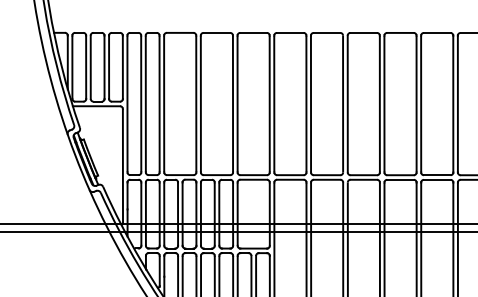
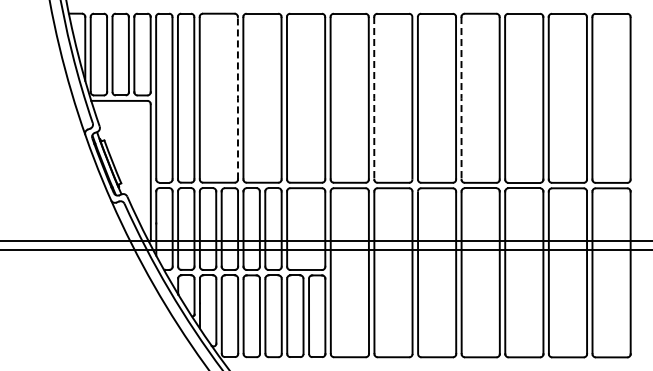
line: (195, 104) -> (237, 98), solid -> dashed
line: (311, 104) -> (374, 98), solid -> dashed
line: (384, 104) -> (461, 98), solid -> dashed

